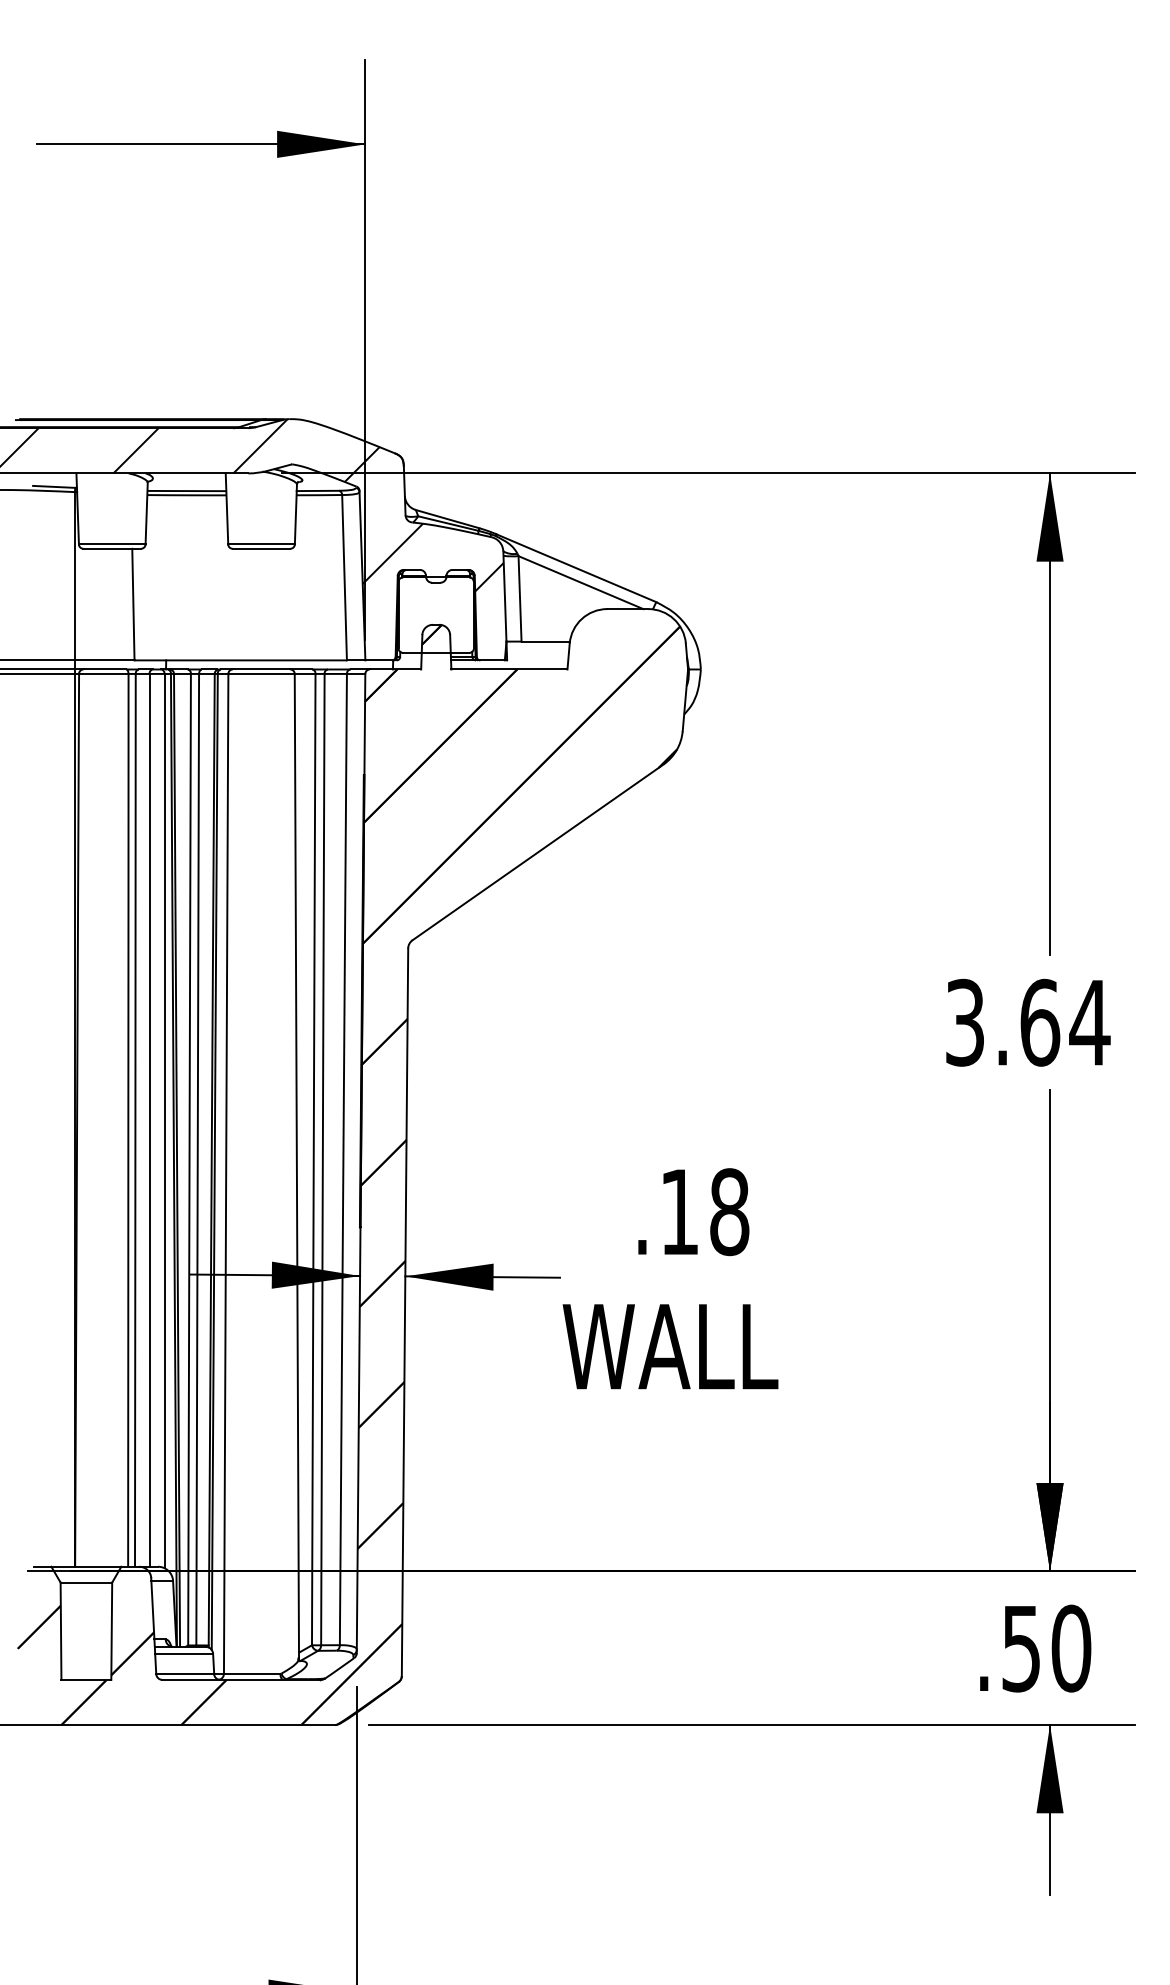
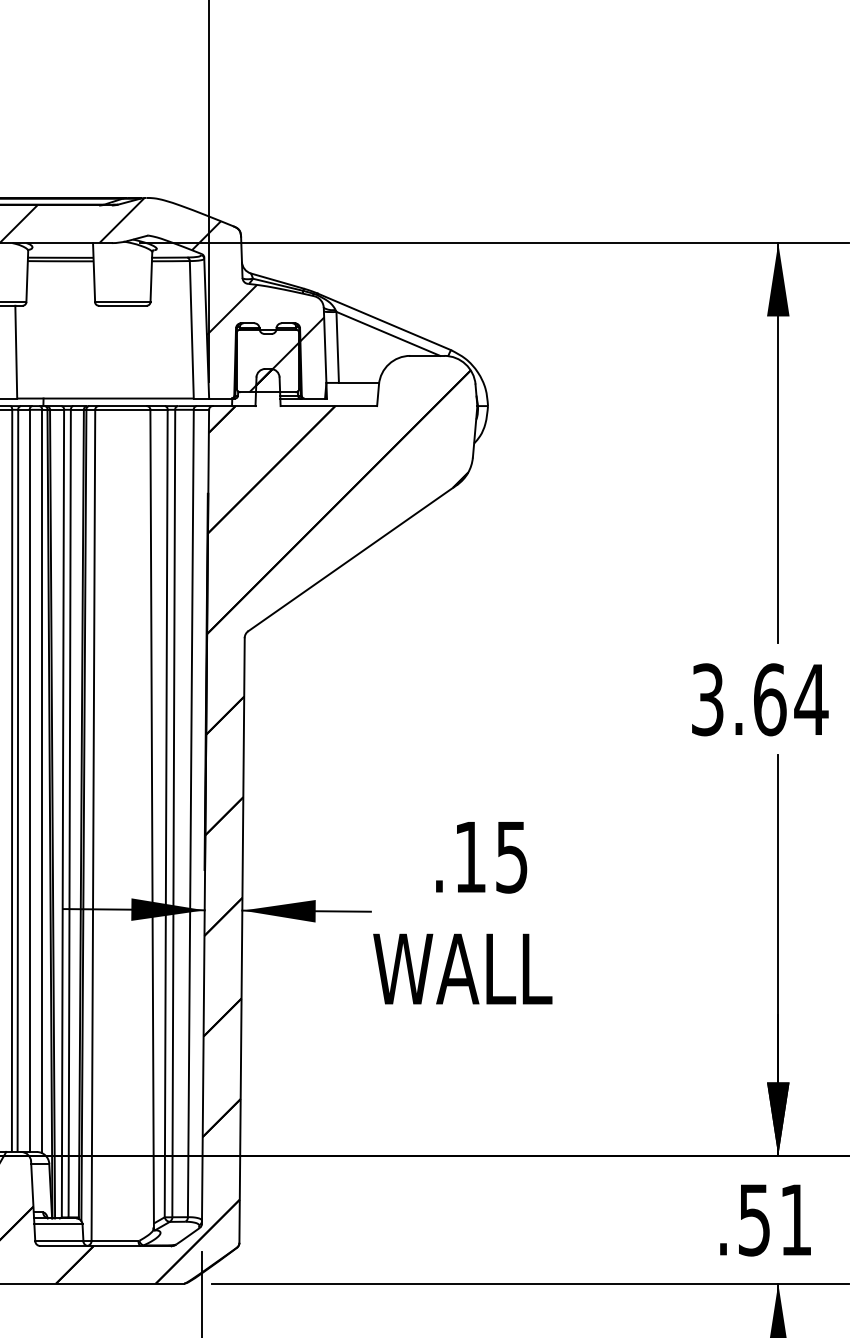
hatch: (443, 622) -> (274, 367), added
text: (729, 1212) -> (511, 857), .18 -> .15
text: (1071, 1648) -> (796, 1219), .50 -> .51

